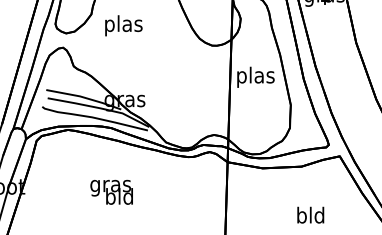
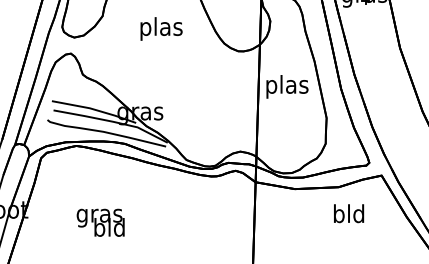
text: (123, 25) -> (161, 28), moved
text: (111, 191) -> (100, 221), moved
text: (310, 214) -> (348, 212), moved

